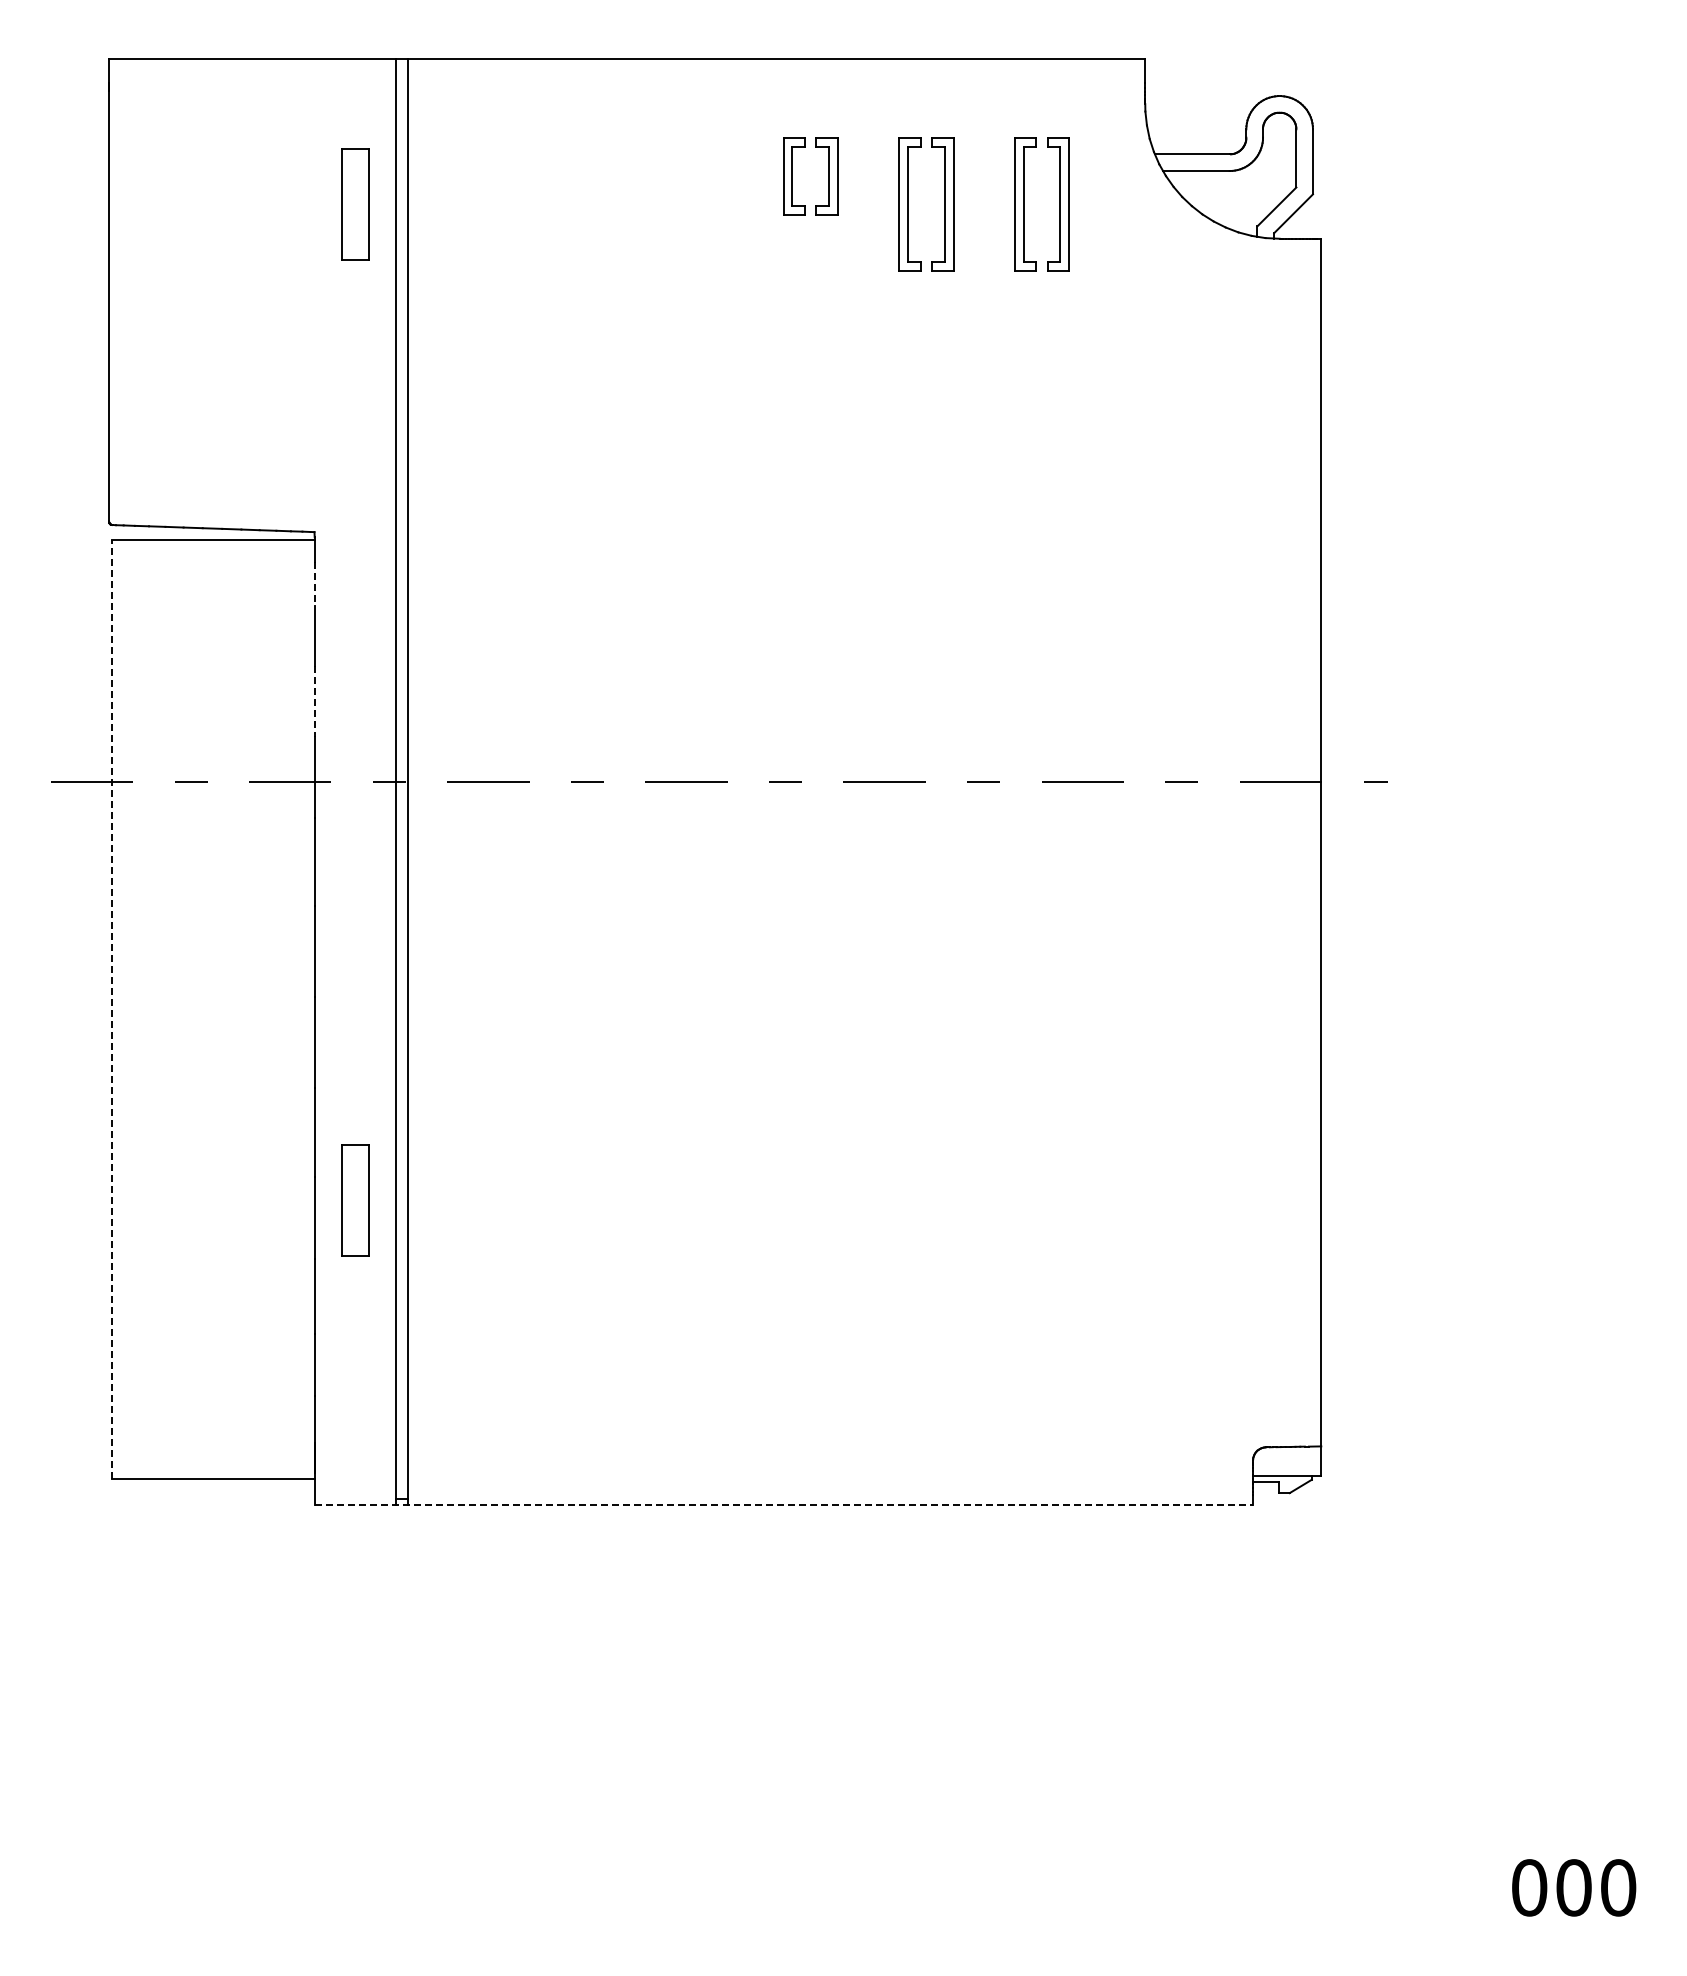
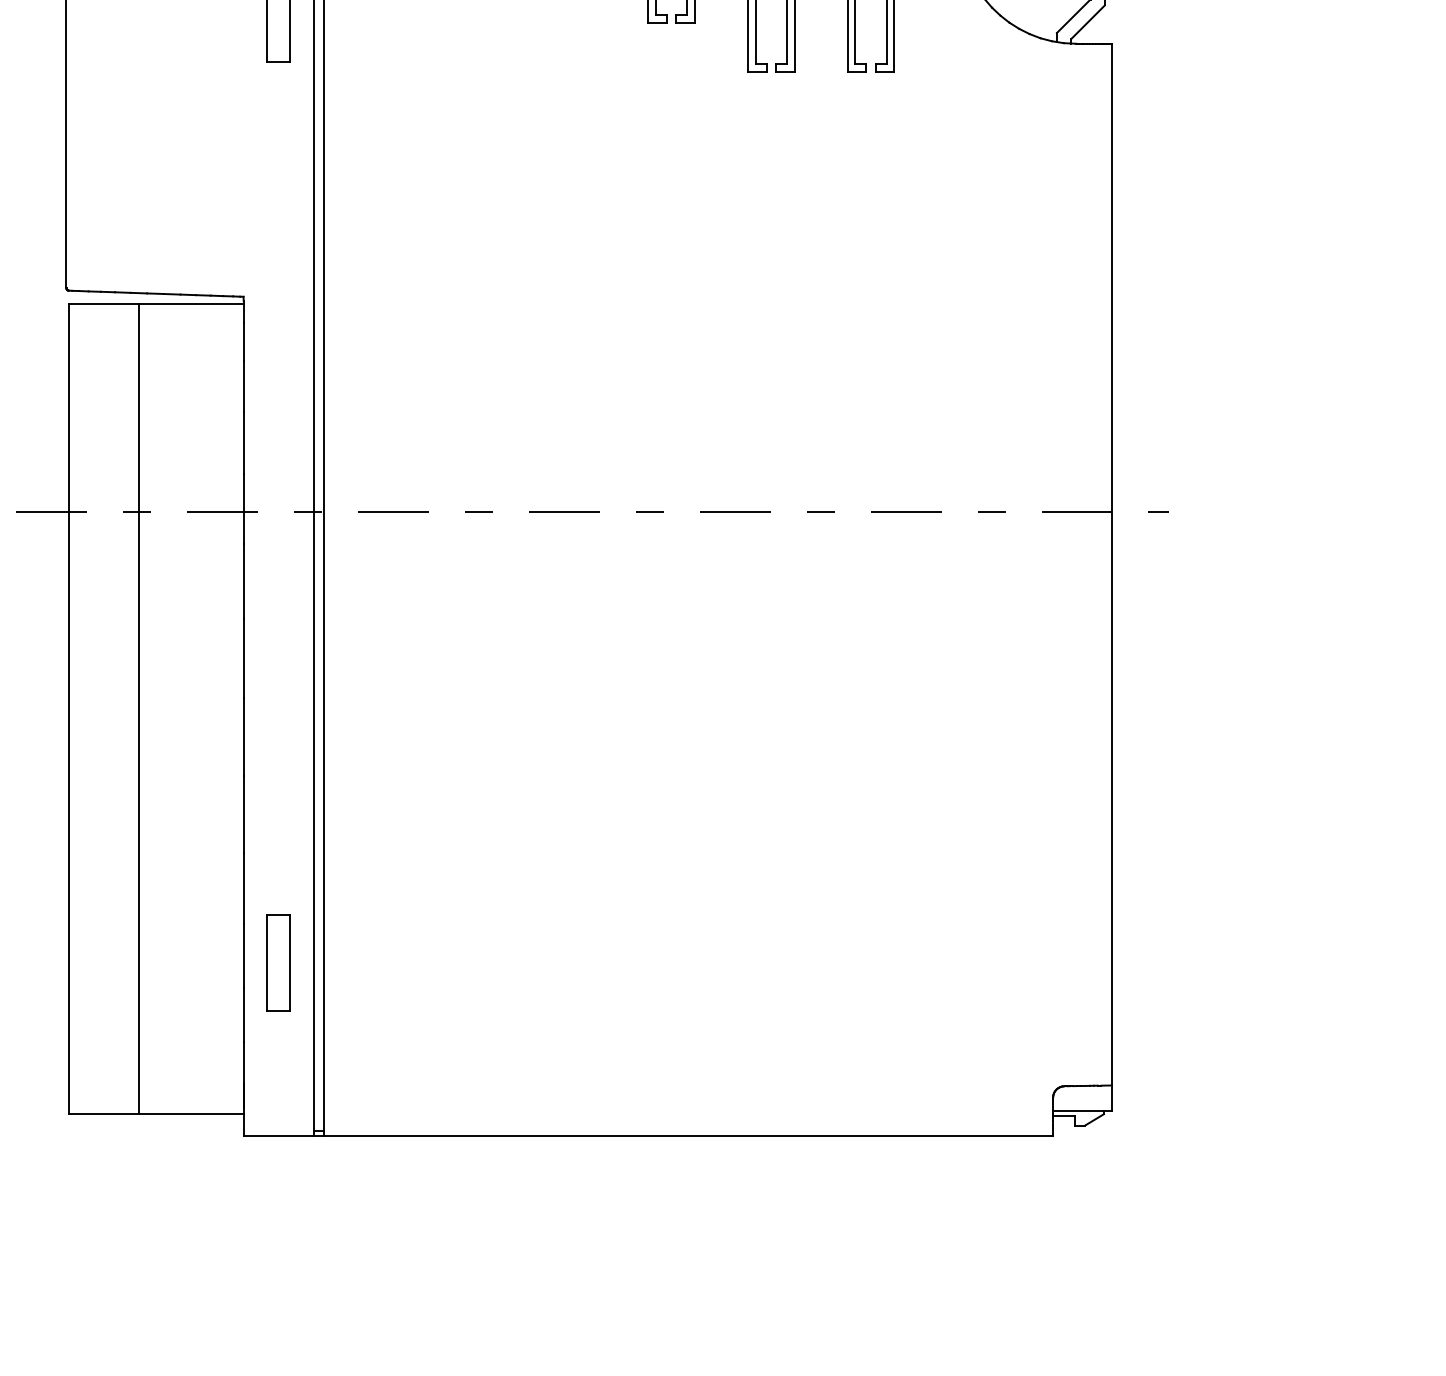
line: (314, 584) -> (243, 341), dashed -> solid
line: (314, 701) -> (243, 442), dashed -> solid
line: (111, 1009) -> (68, 708), dashed -> solid
line: (193, 1009) -> (139, 708), added
part: (355, 1200) -> (278, 963), moved
line: (784, 1504) -> (648, 1135), dashed -> solid

